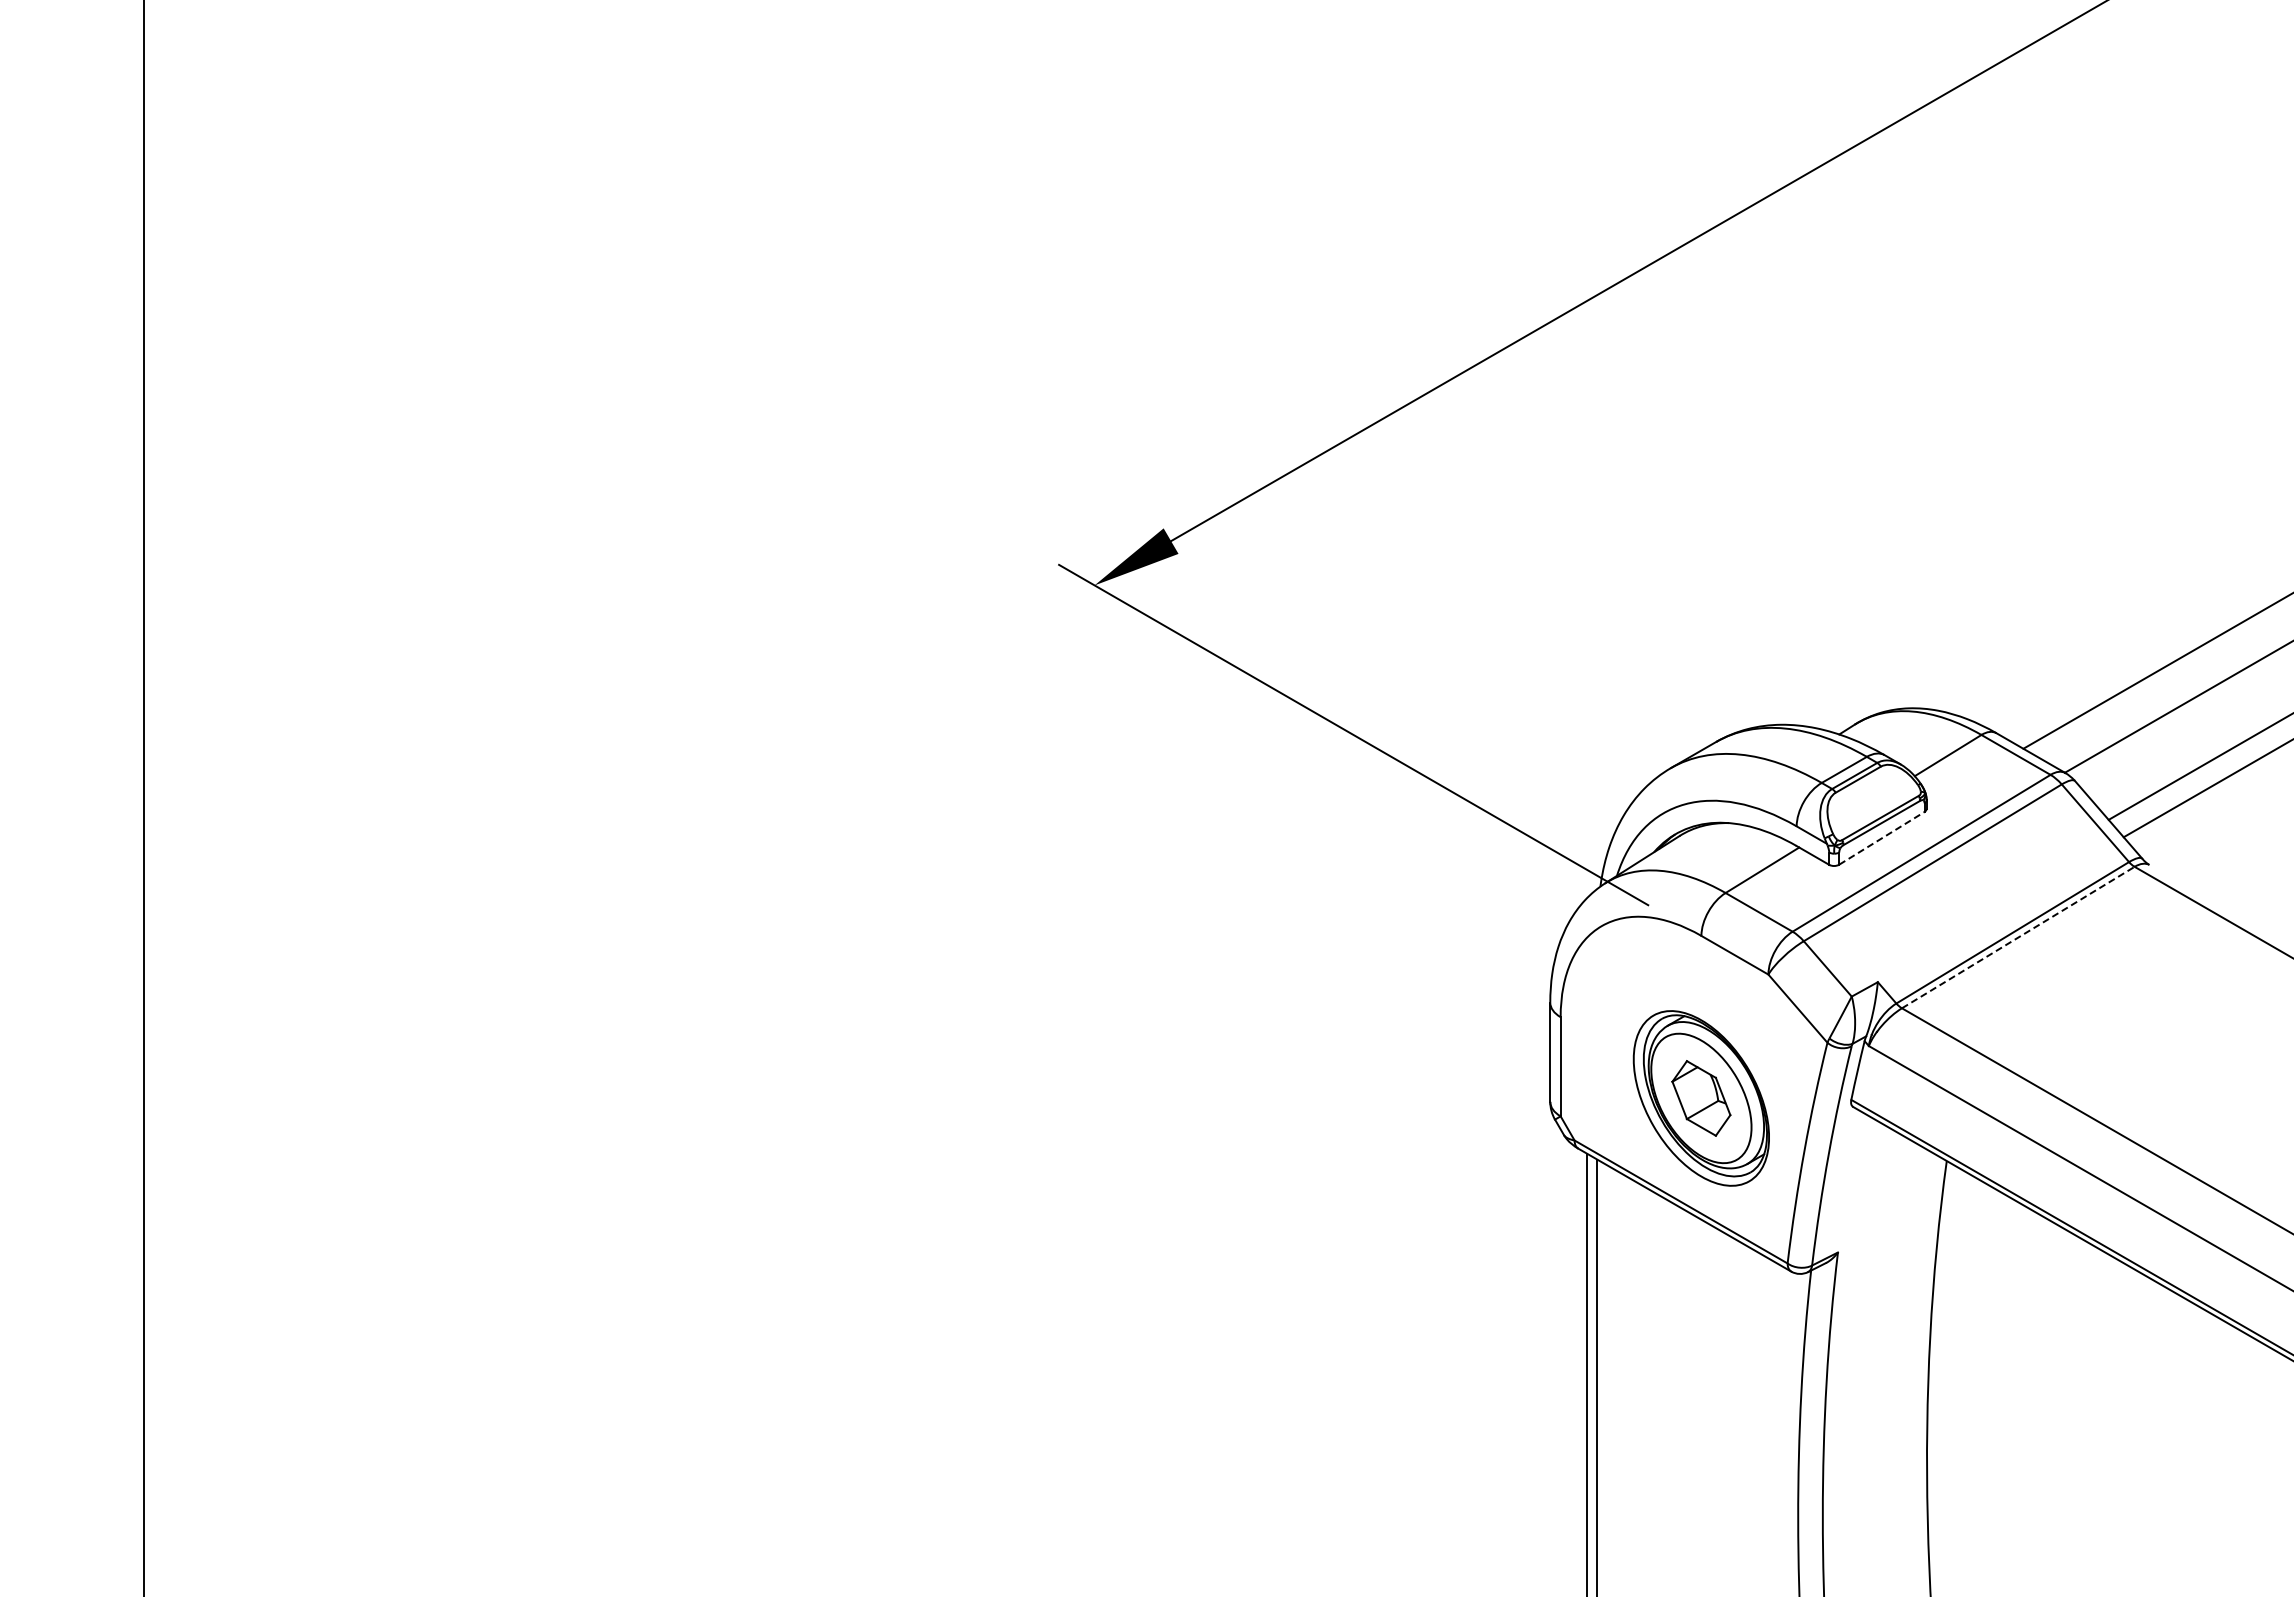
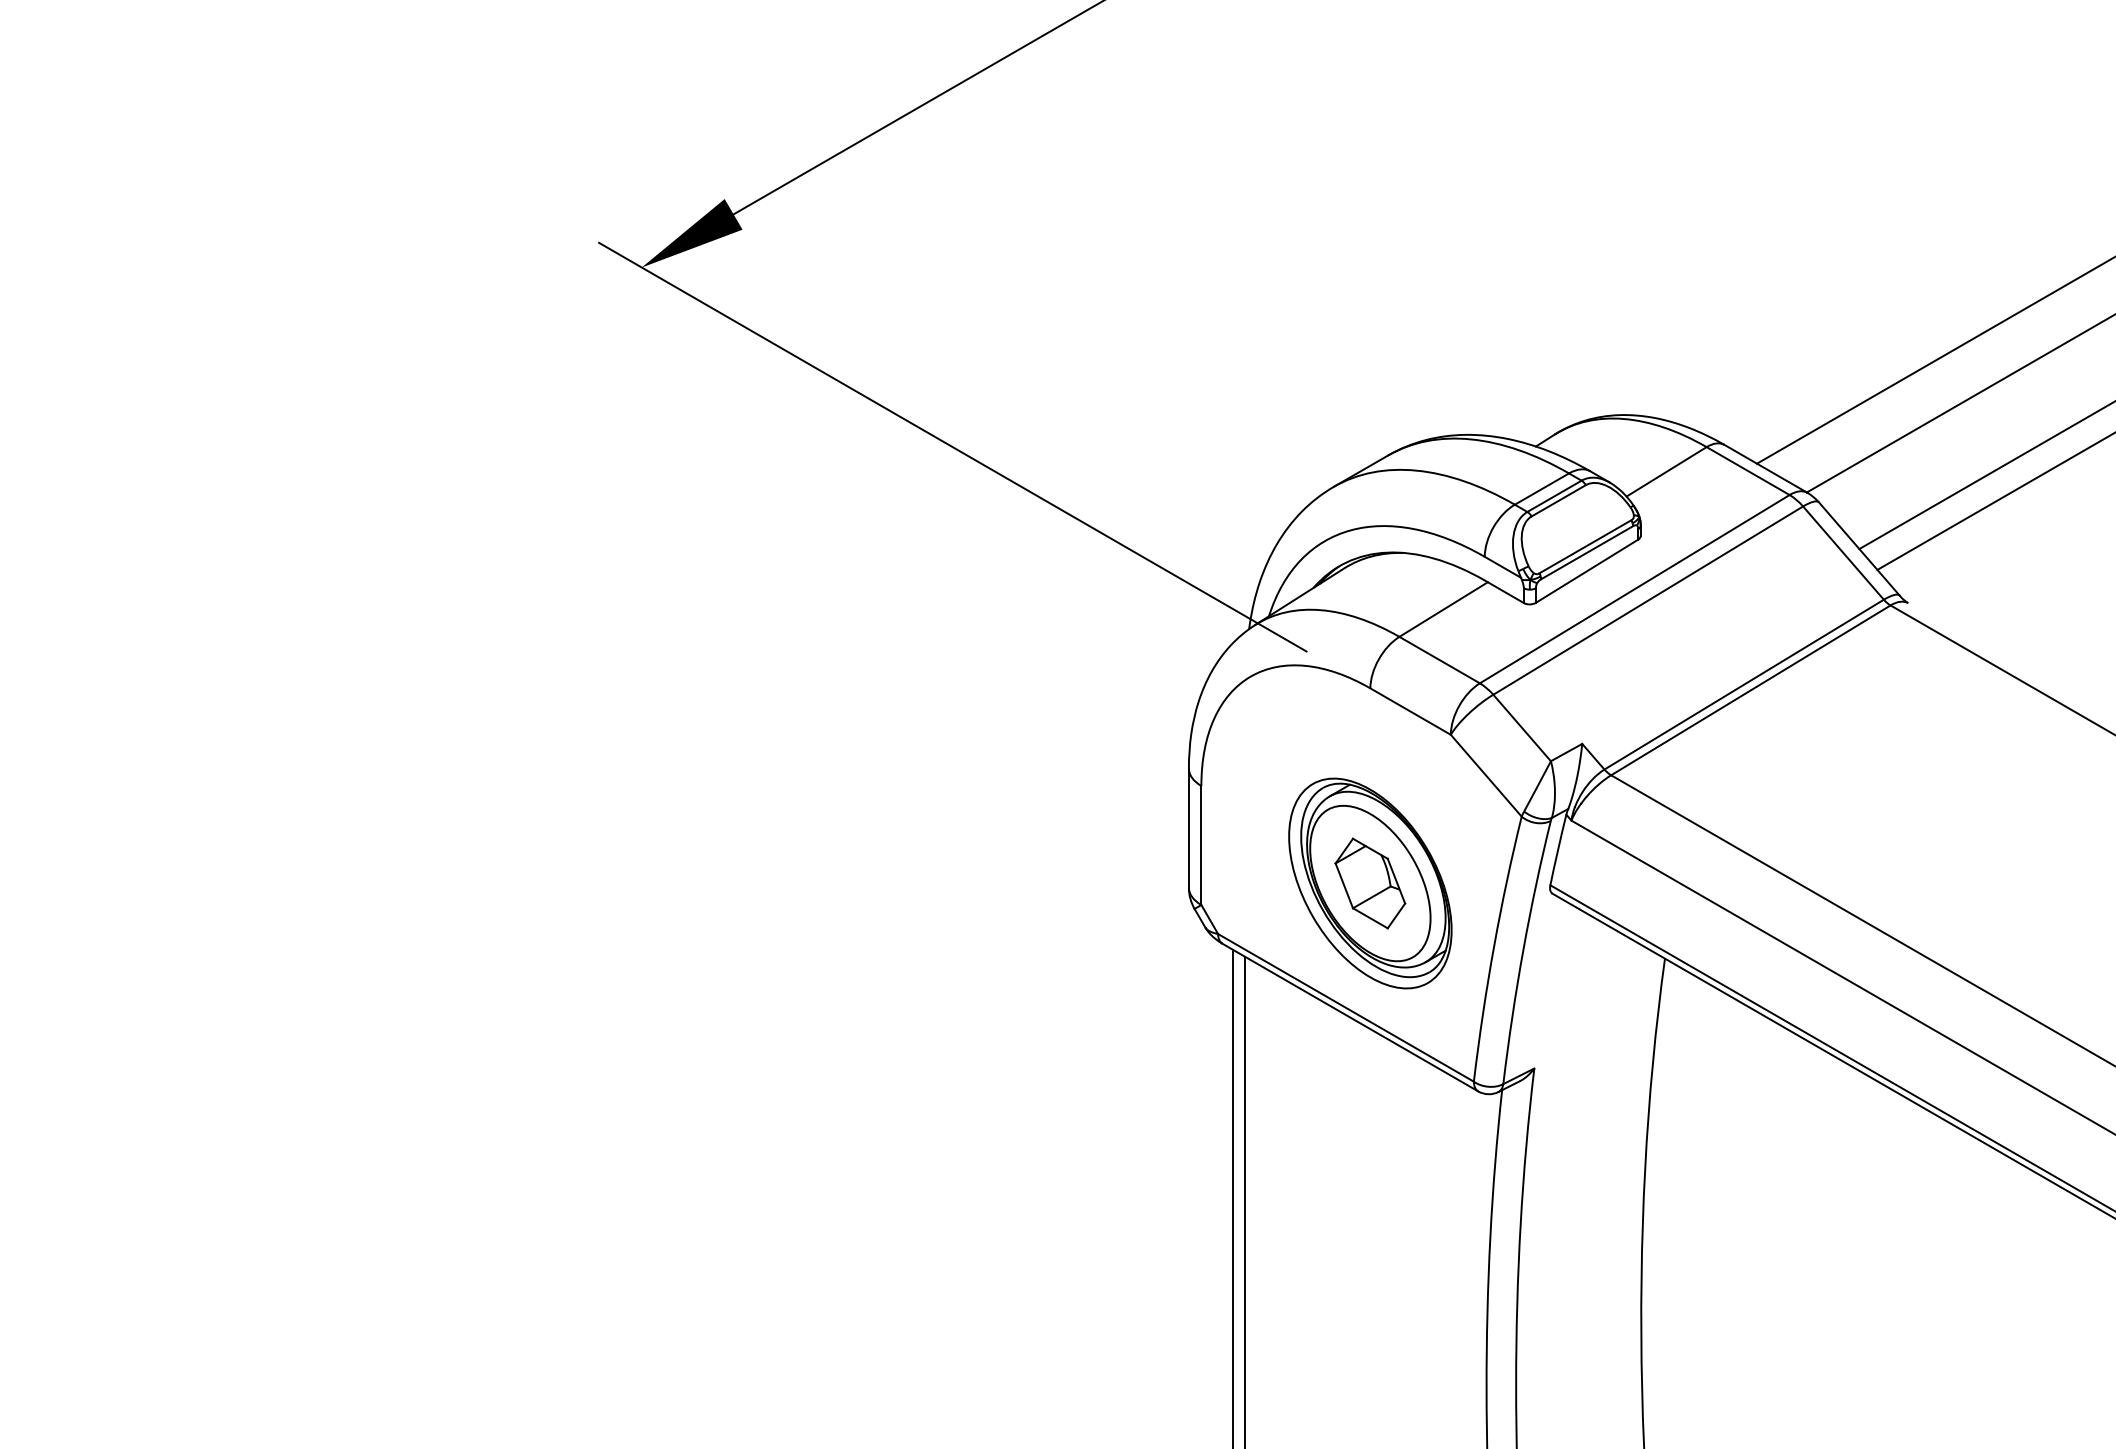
line: (1882, 838) -> (1587, 571), dashed -> solid
line: (2018, 937) -> (1751, 690), dashed -> solid

